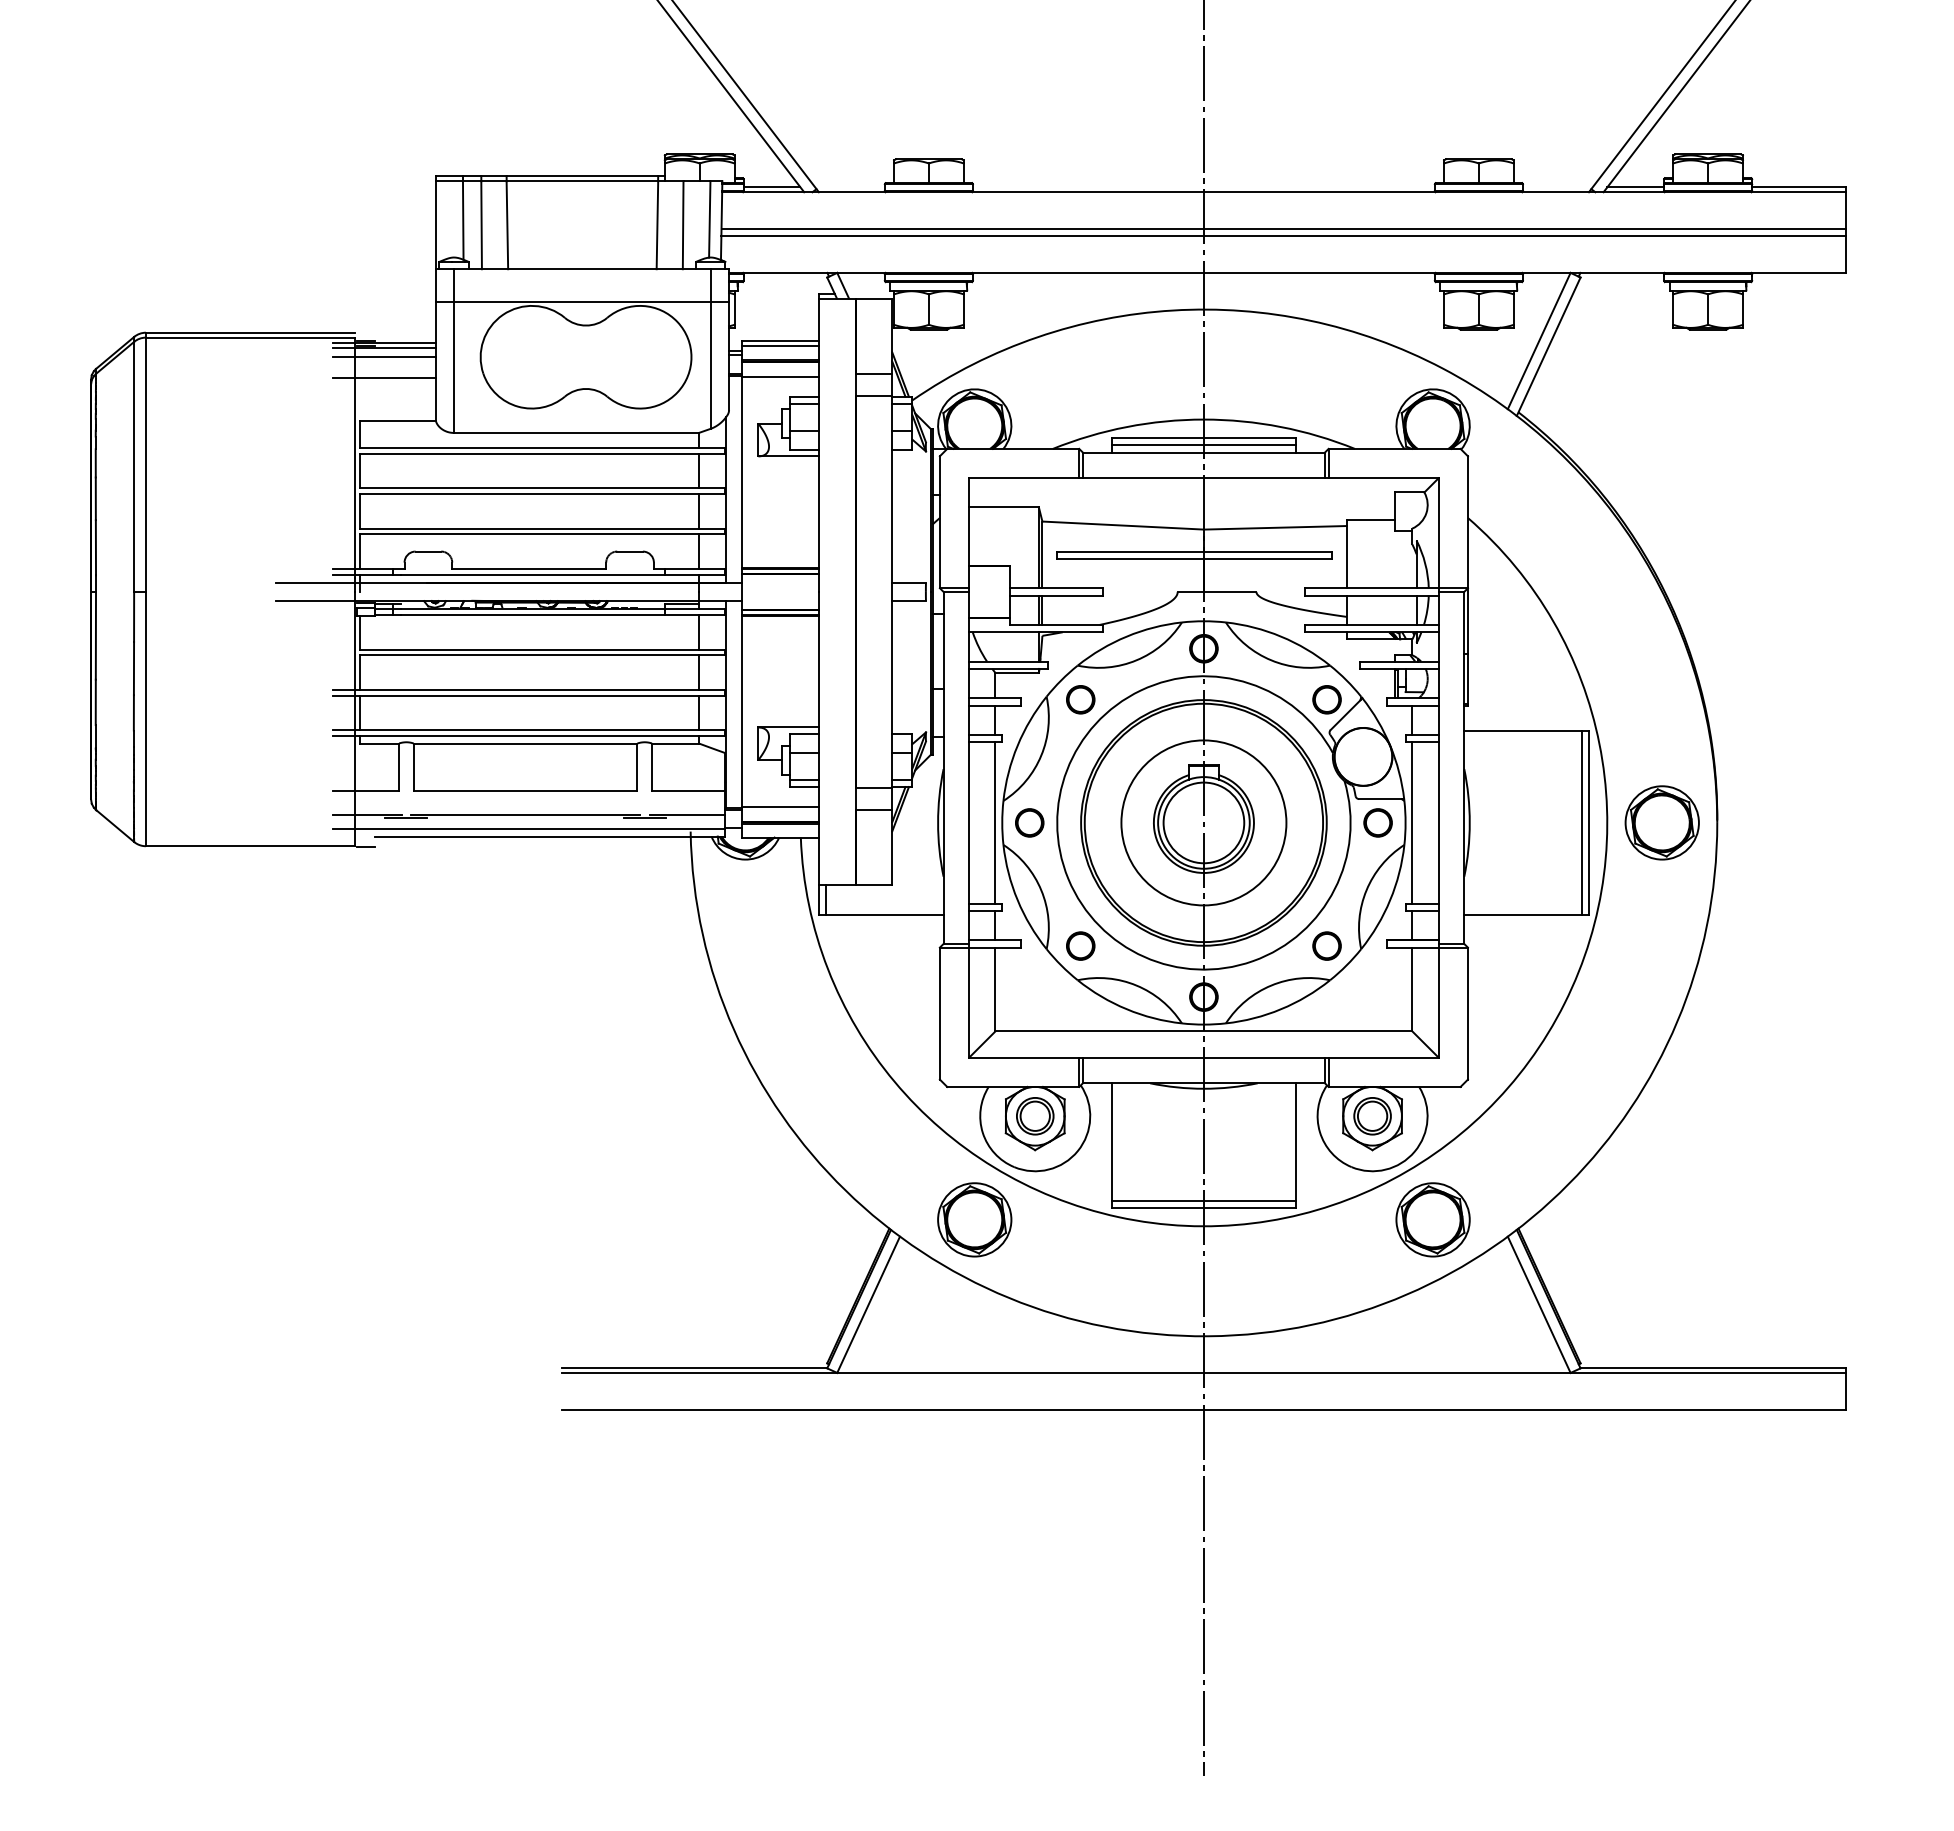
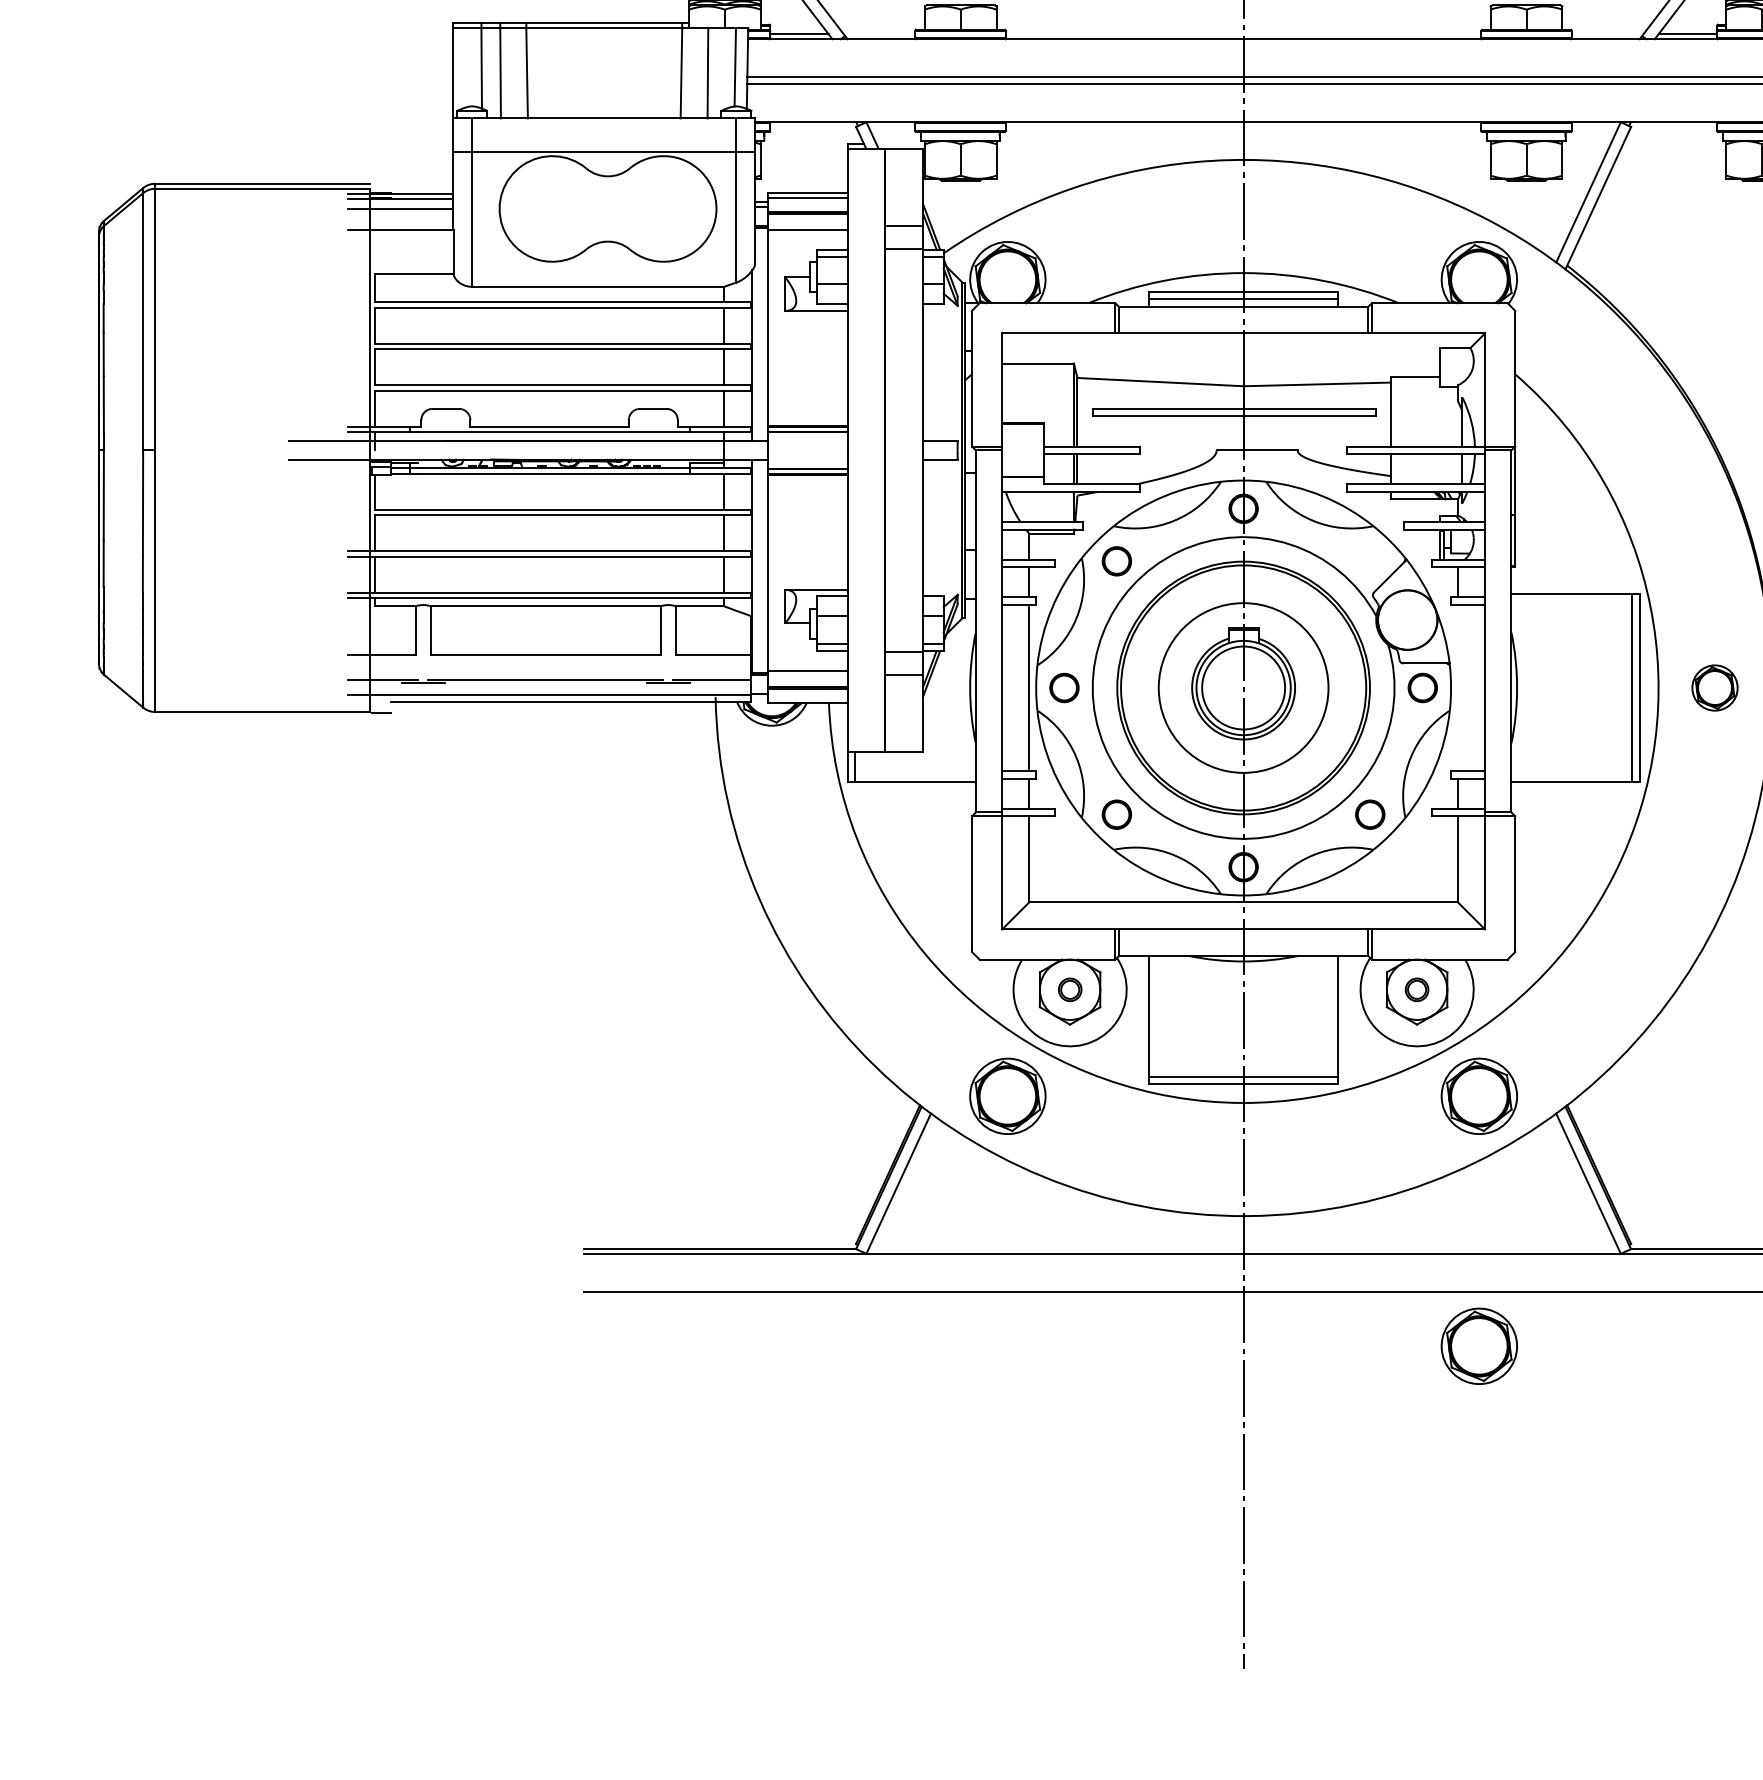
part: (1326, 699) -> (1369, 561), removed
line: (1412, 822) -> (1458, 687), removed
part: (1661, 822) -> (1714, 687), size x0.6
part: (1035, 1116) -> (1070, 990), size x0.6
part: (1372, 1116) -> (1417, 990), size x0.6
part: (1432, 1462) -> (1478, 1345), added

